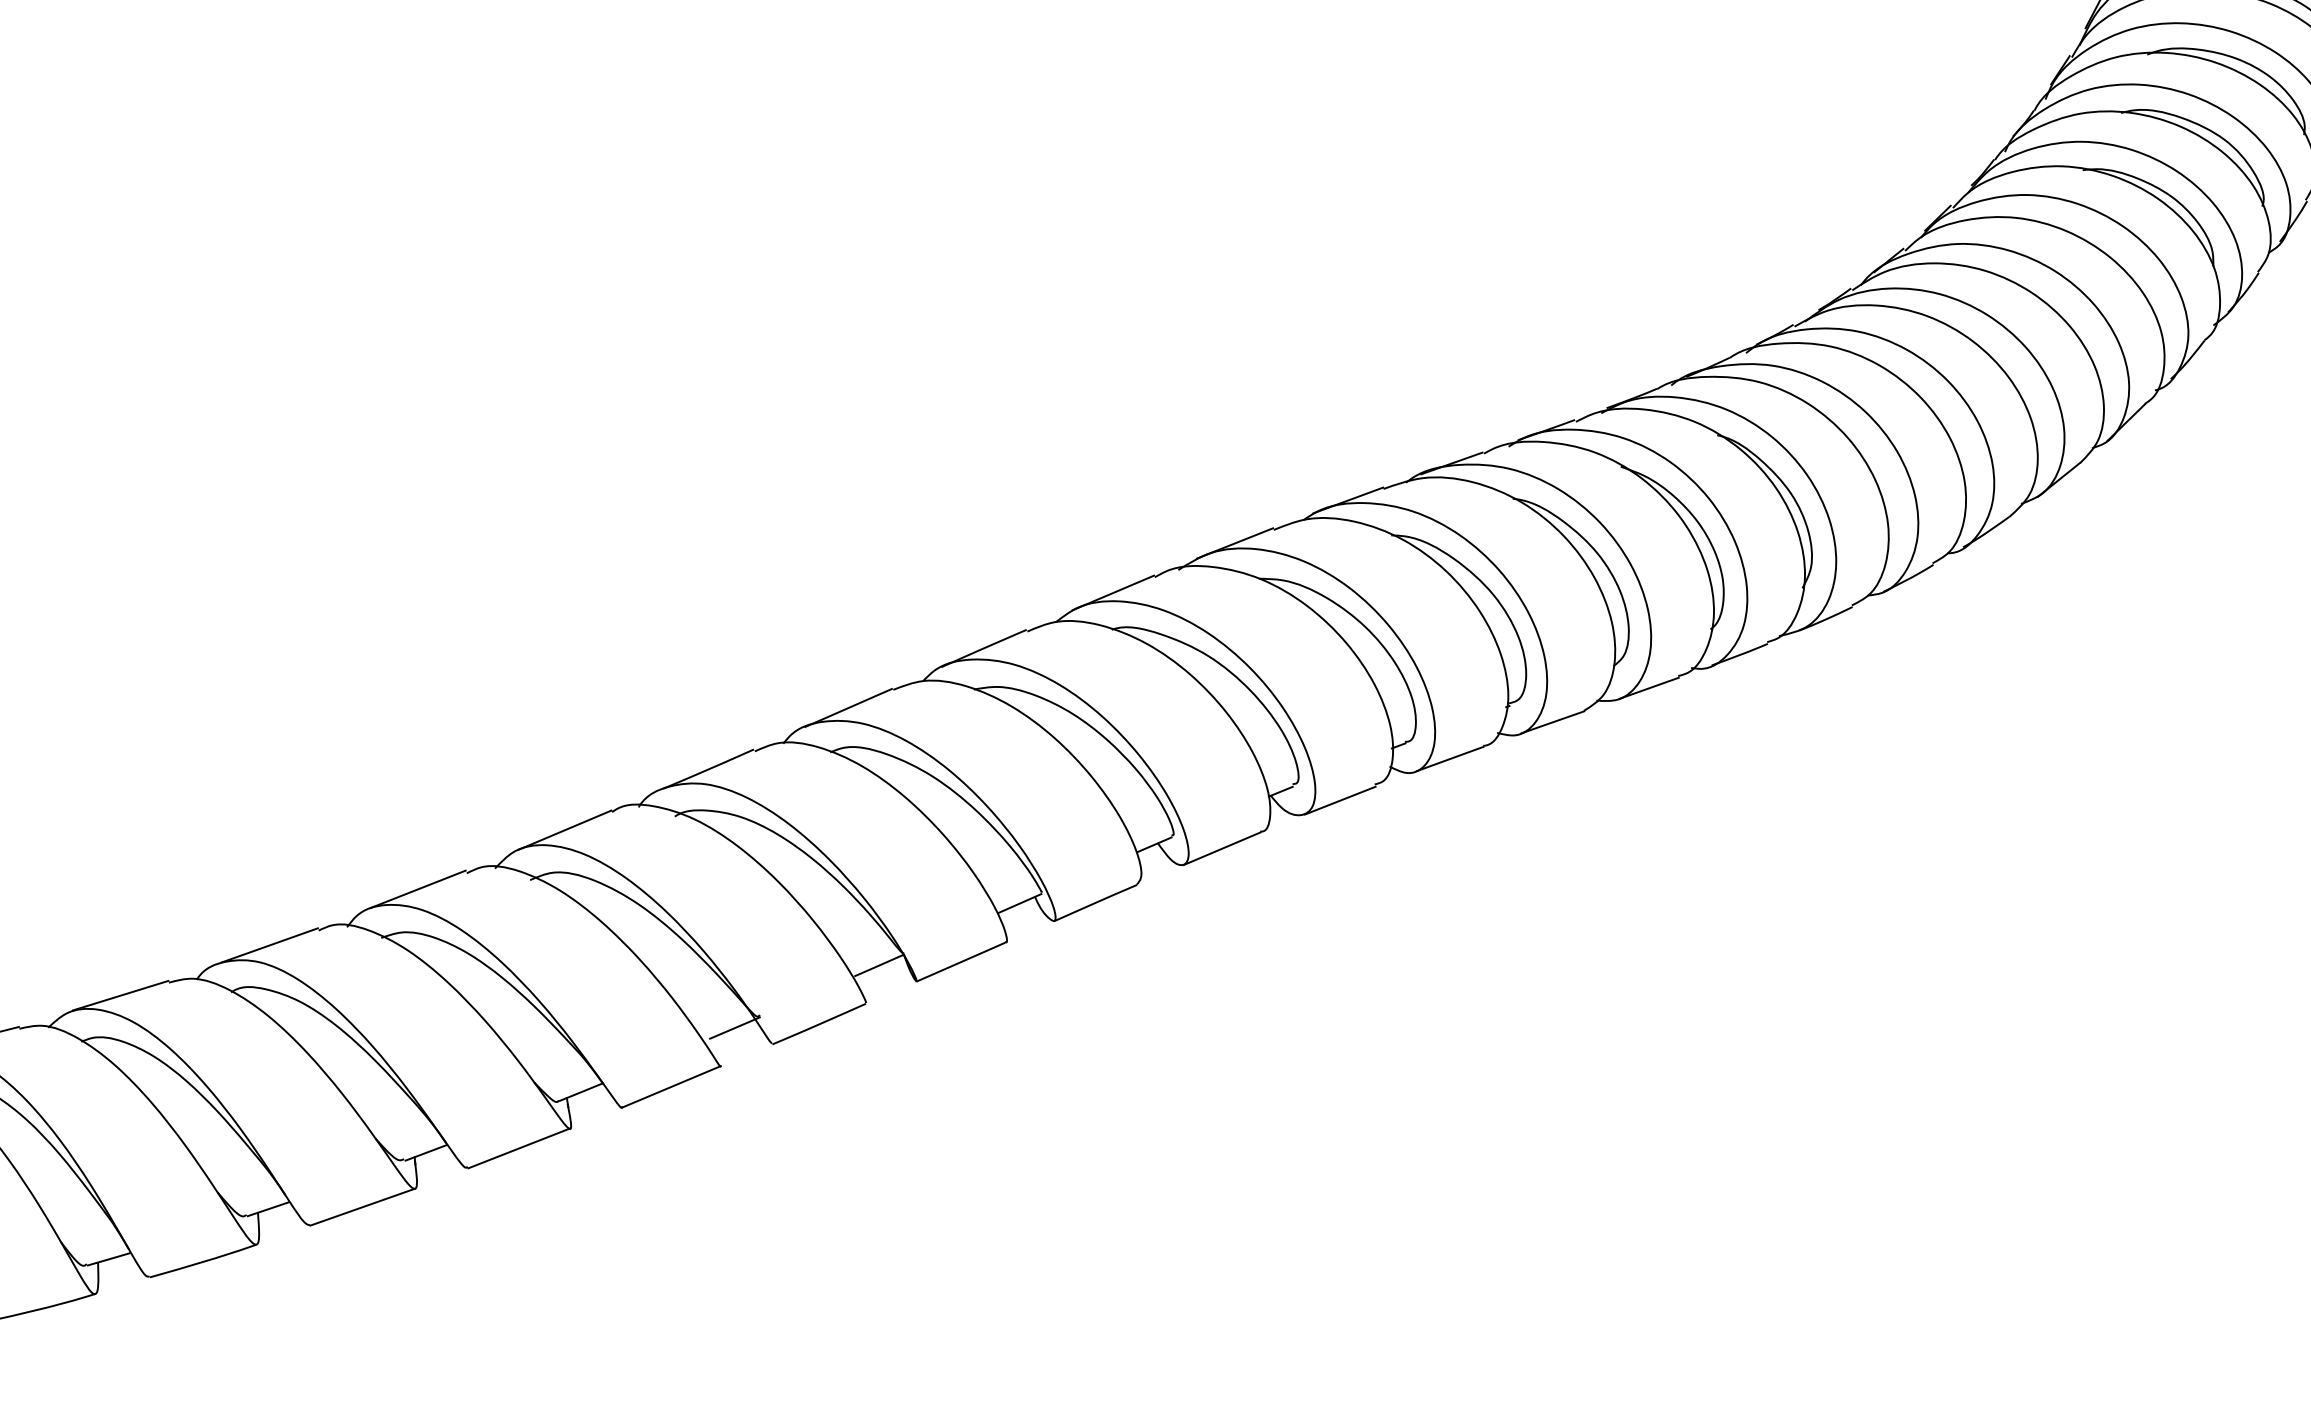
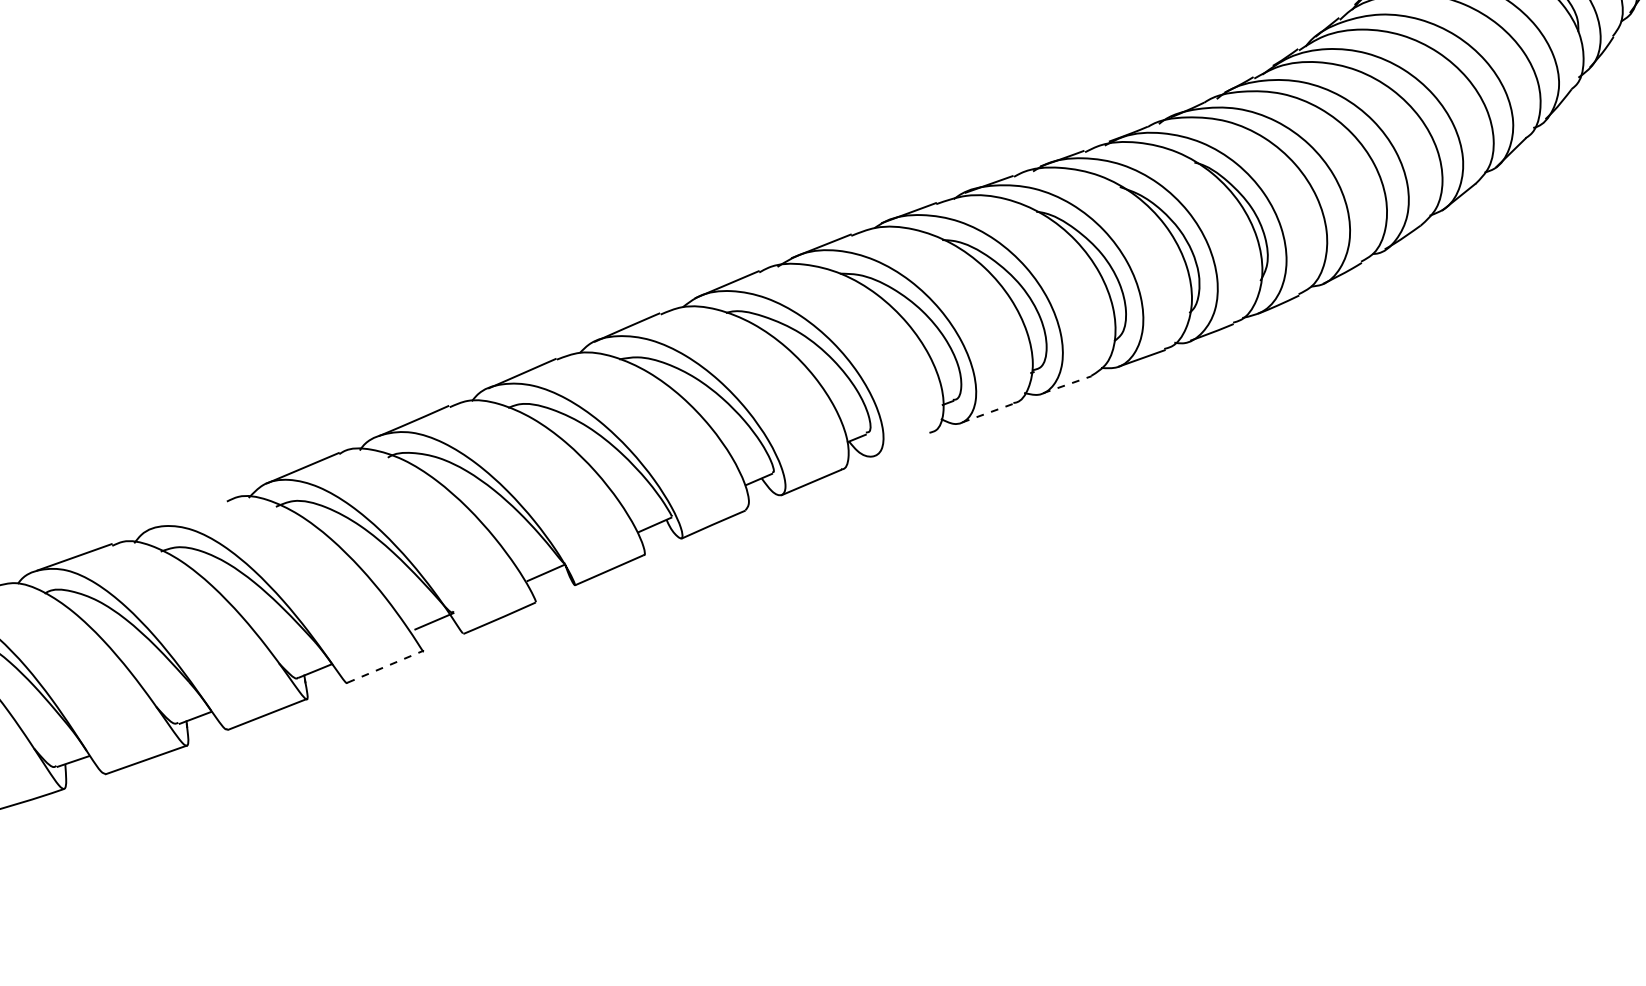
line: (1553, 722) -> (1067, 384), solid -> dashed
line: (1450, 758) -> (988, 412), solid -> dashed
line: (1339, 800) -> (902, 445), removed
line: (417, 889) -> (188, 514), removed
line: (672, 1086) -> (386, 666), solid -> dashed

